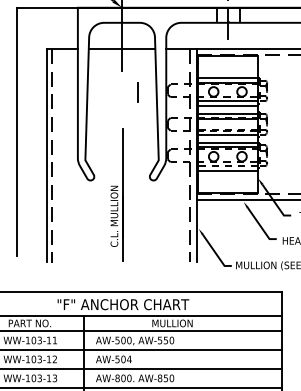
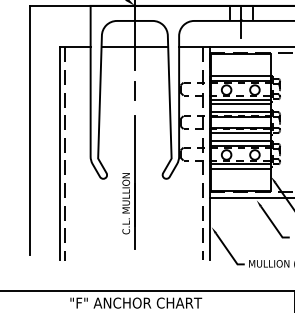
line: (137, 92) -> (134, 90), moved
line: (227, 129) -> (240, 127), dashed -> solid
line: (227, 166) -> (240, 164), dashed -> solid
part: (116, 194) -> (128, 181), moved

